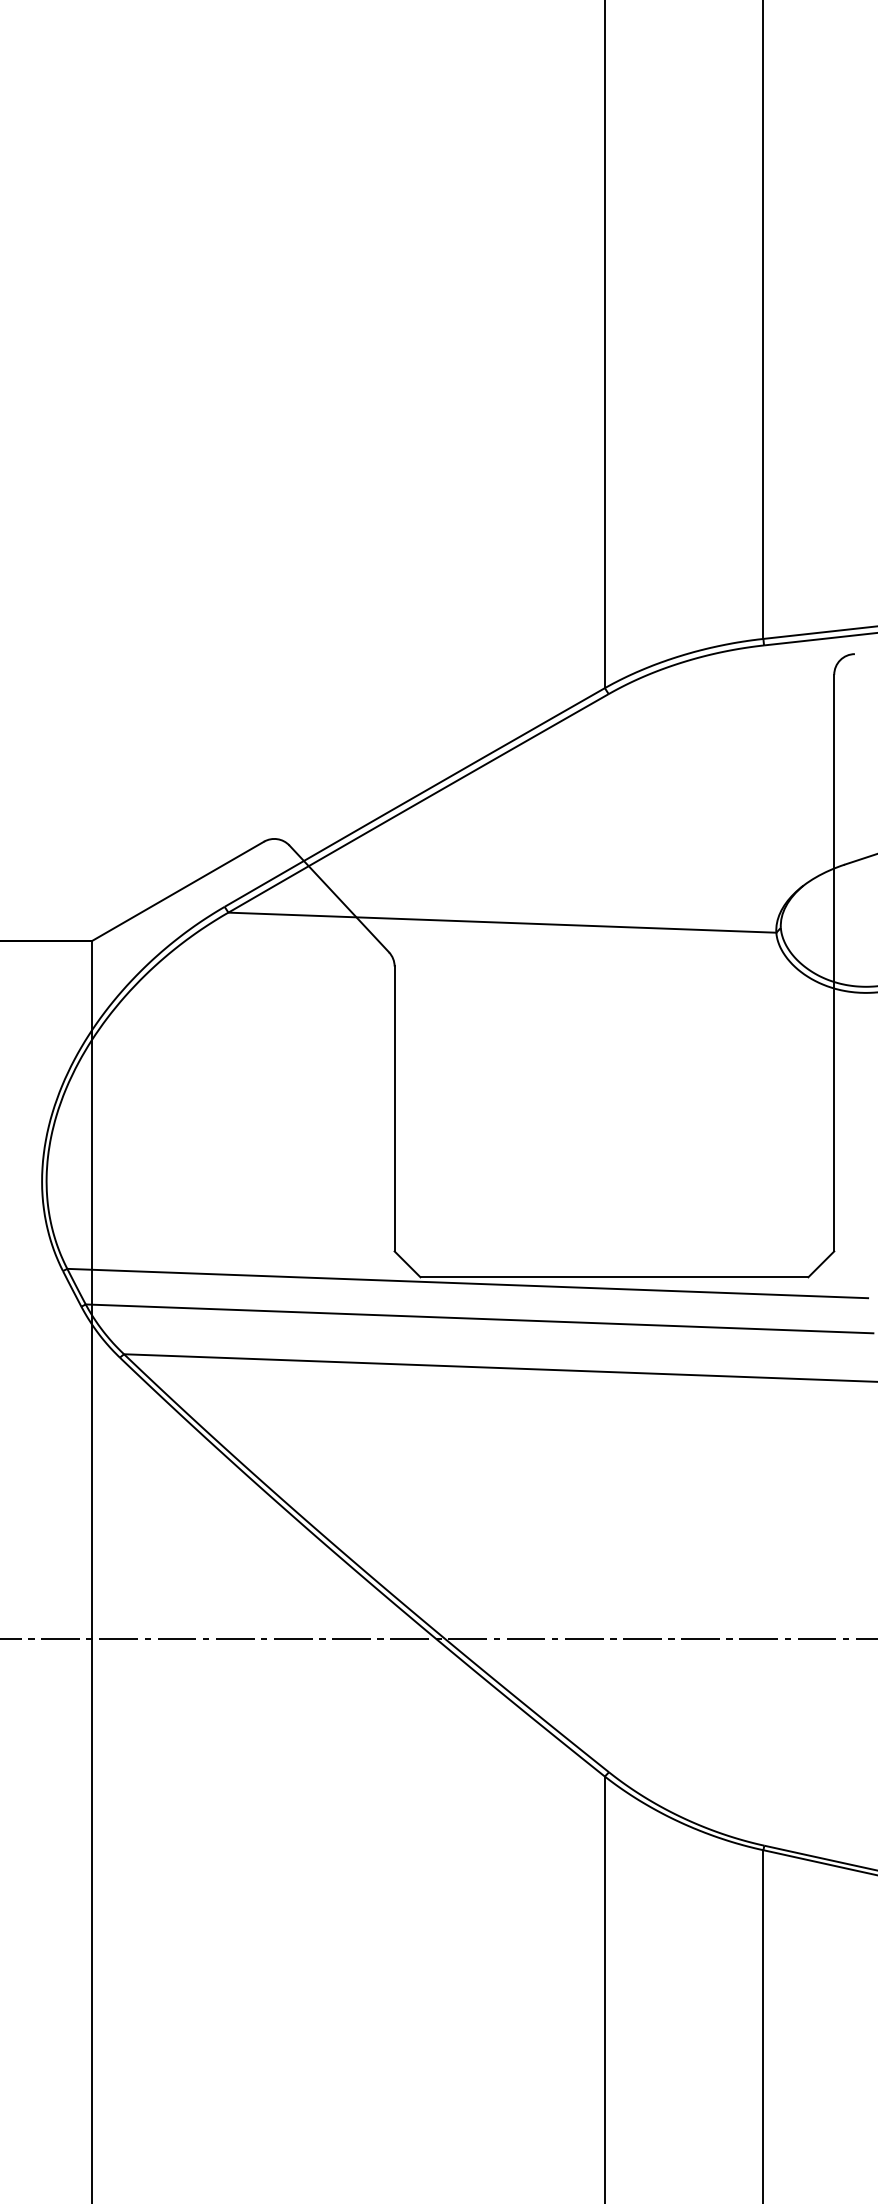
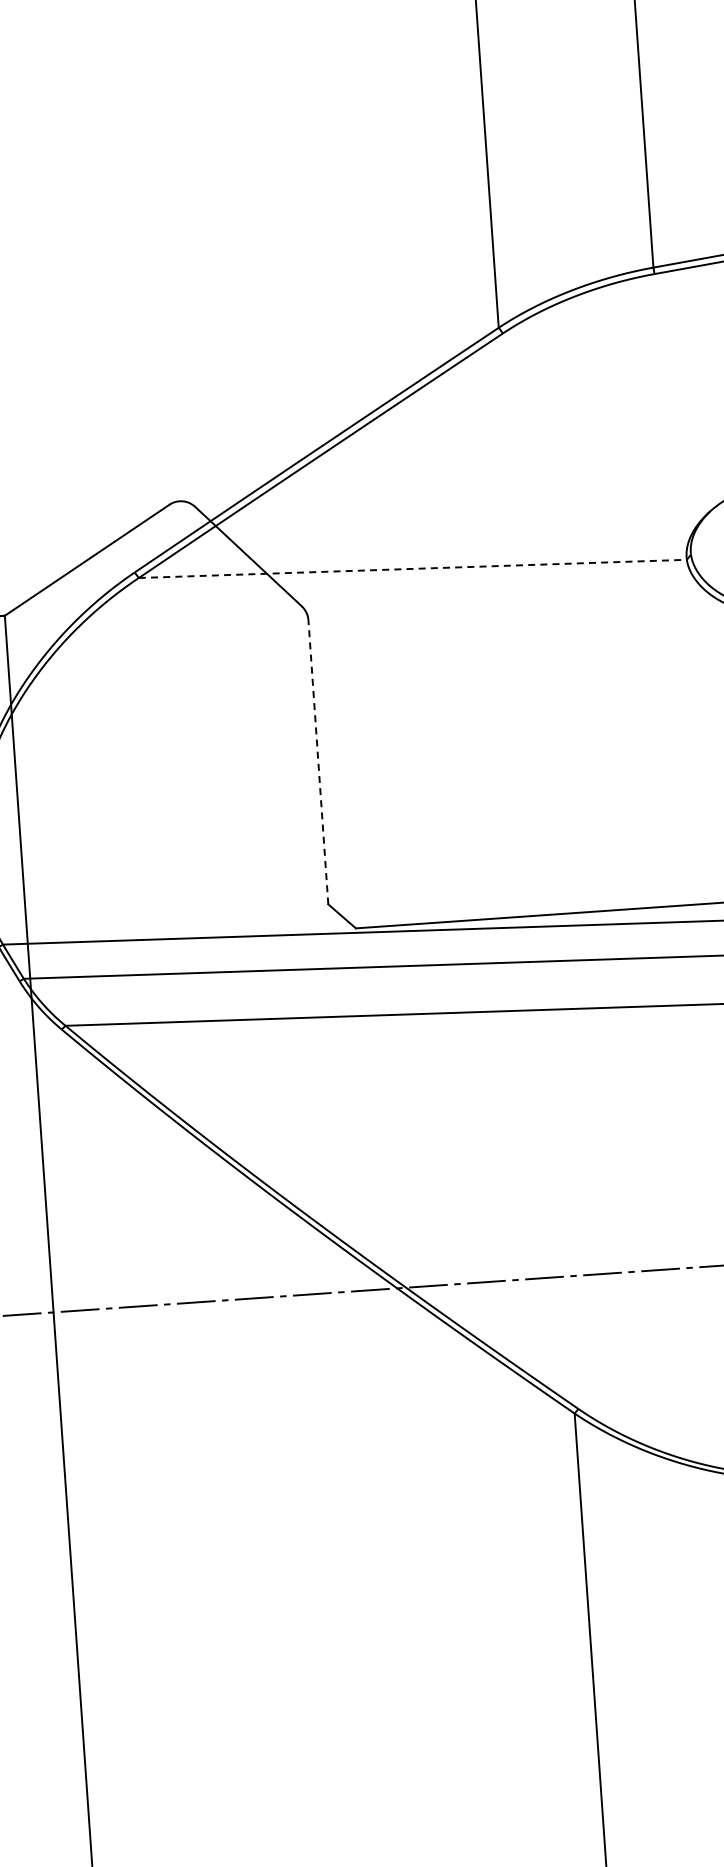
line: (502, 922) -> (412, 568), solid -> dashed
line: (394, 1108) -> (318, 761), solid -> dashed

